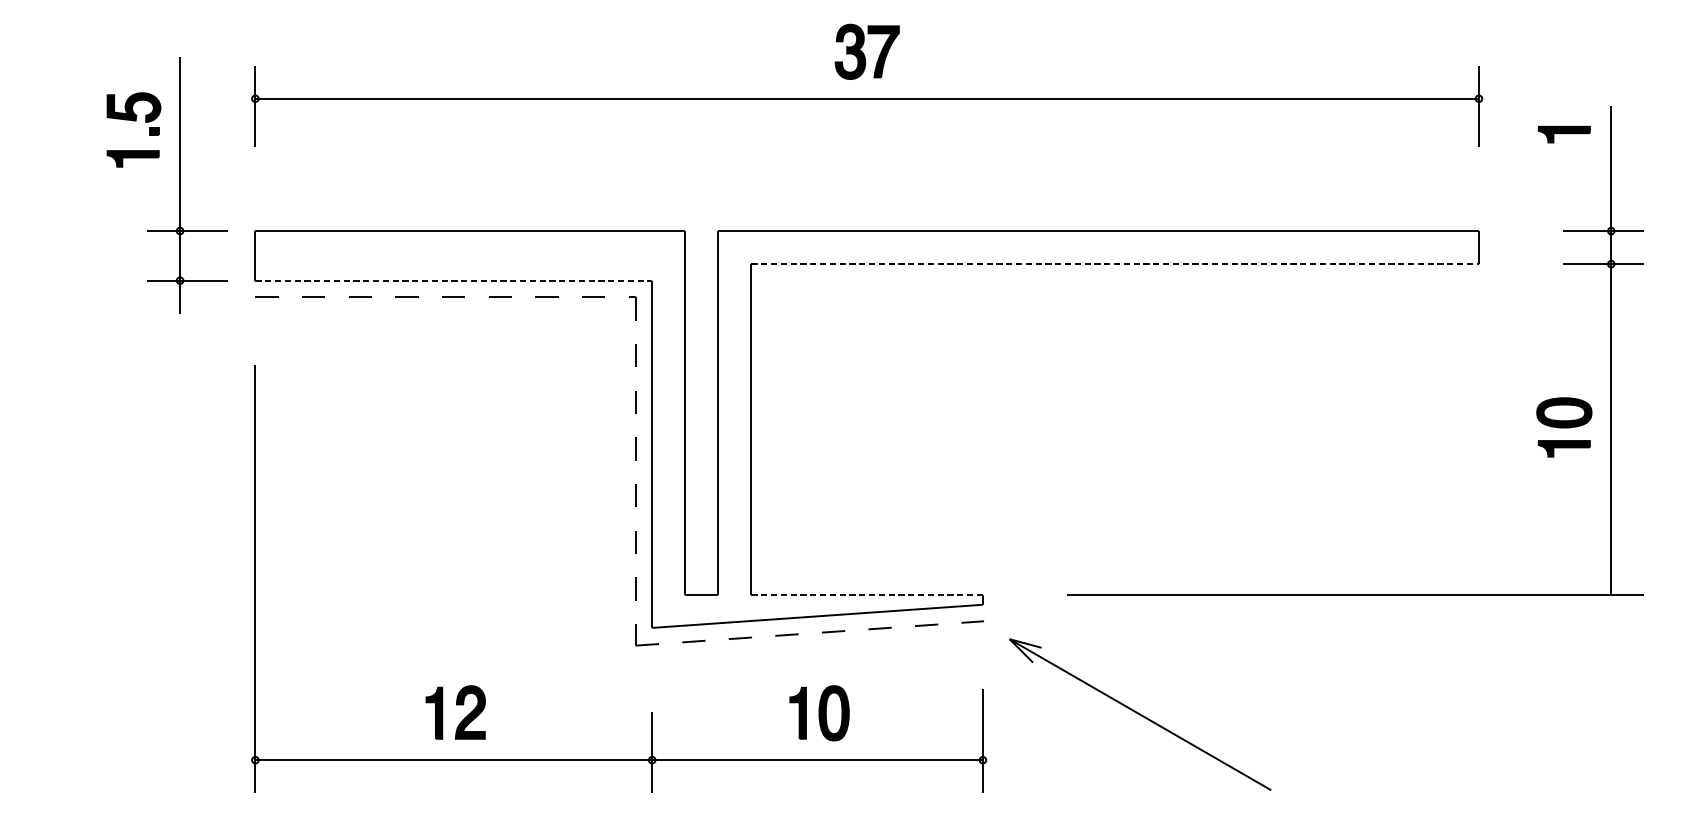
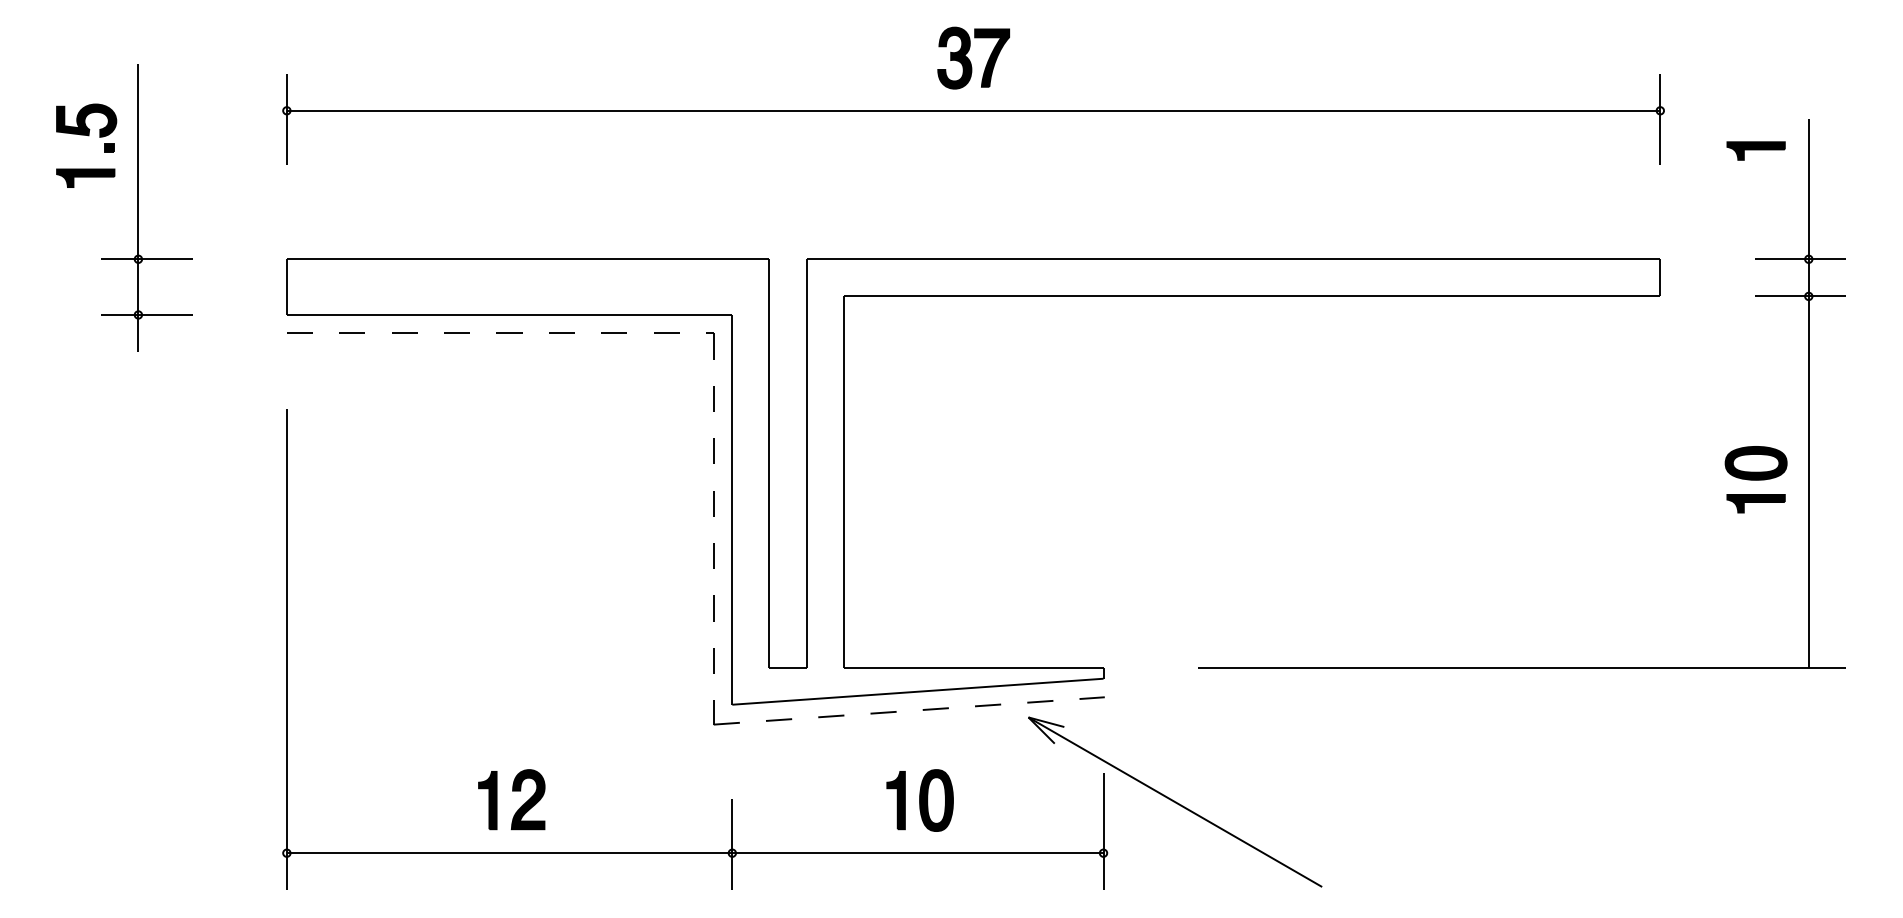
part: (179, 184) -> (137, 207), moved
line: (1115, 264) -> (1252, 296), dashed -> solid
line: (453, 280) -> (509, 314), dashed -> solid
line: (867, 594) -> (973, 667), dashed -> solid
part: (1140, 714) -> (1175, 801), moved

